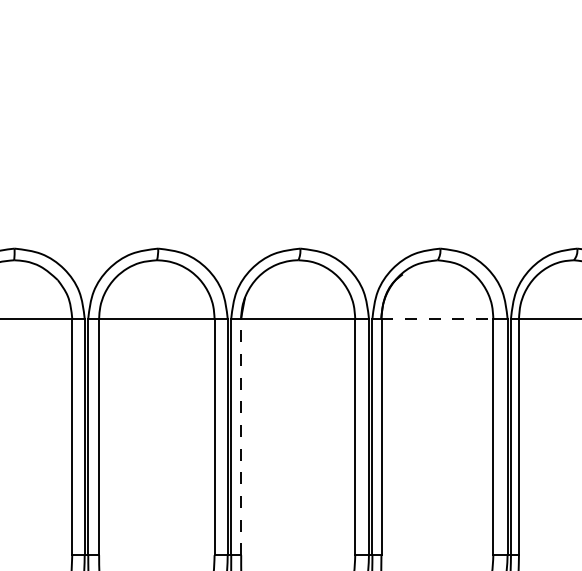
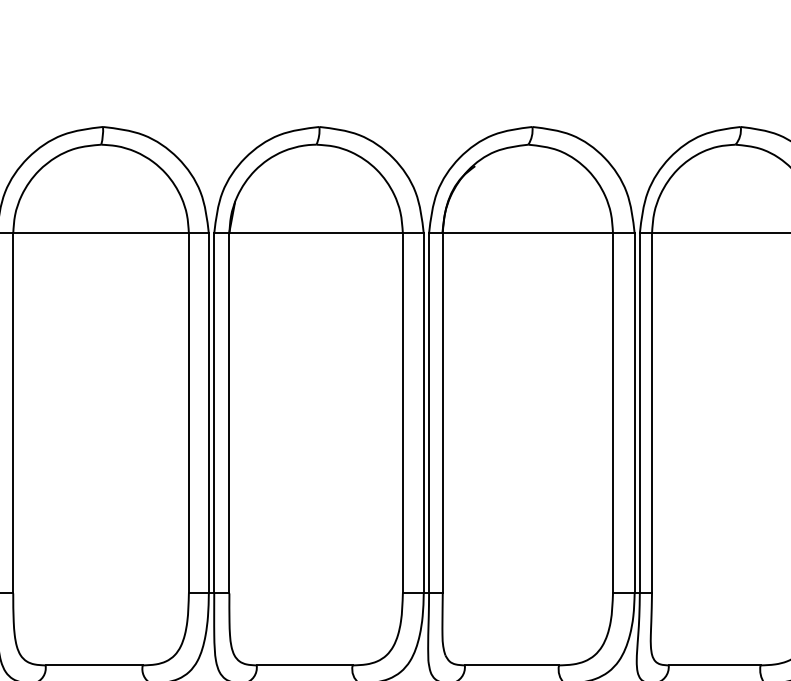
line: (437, 318) -> (528, 233), dashed -> solid
line: (241, 436) -> (229, 412), dashed -> solid

